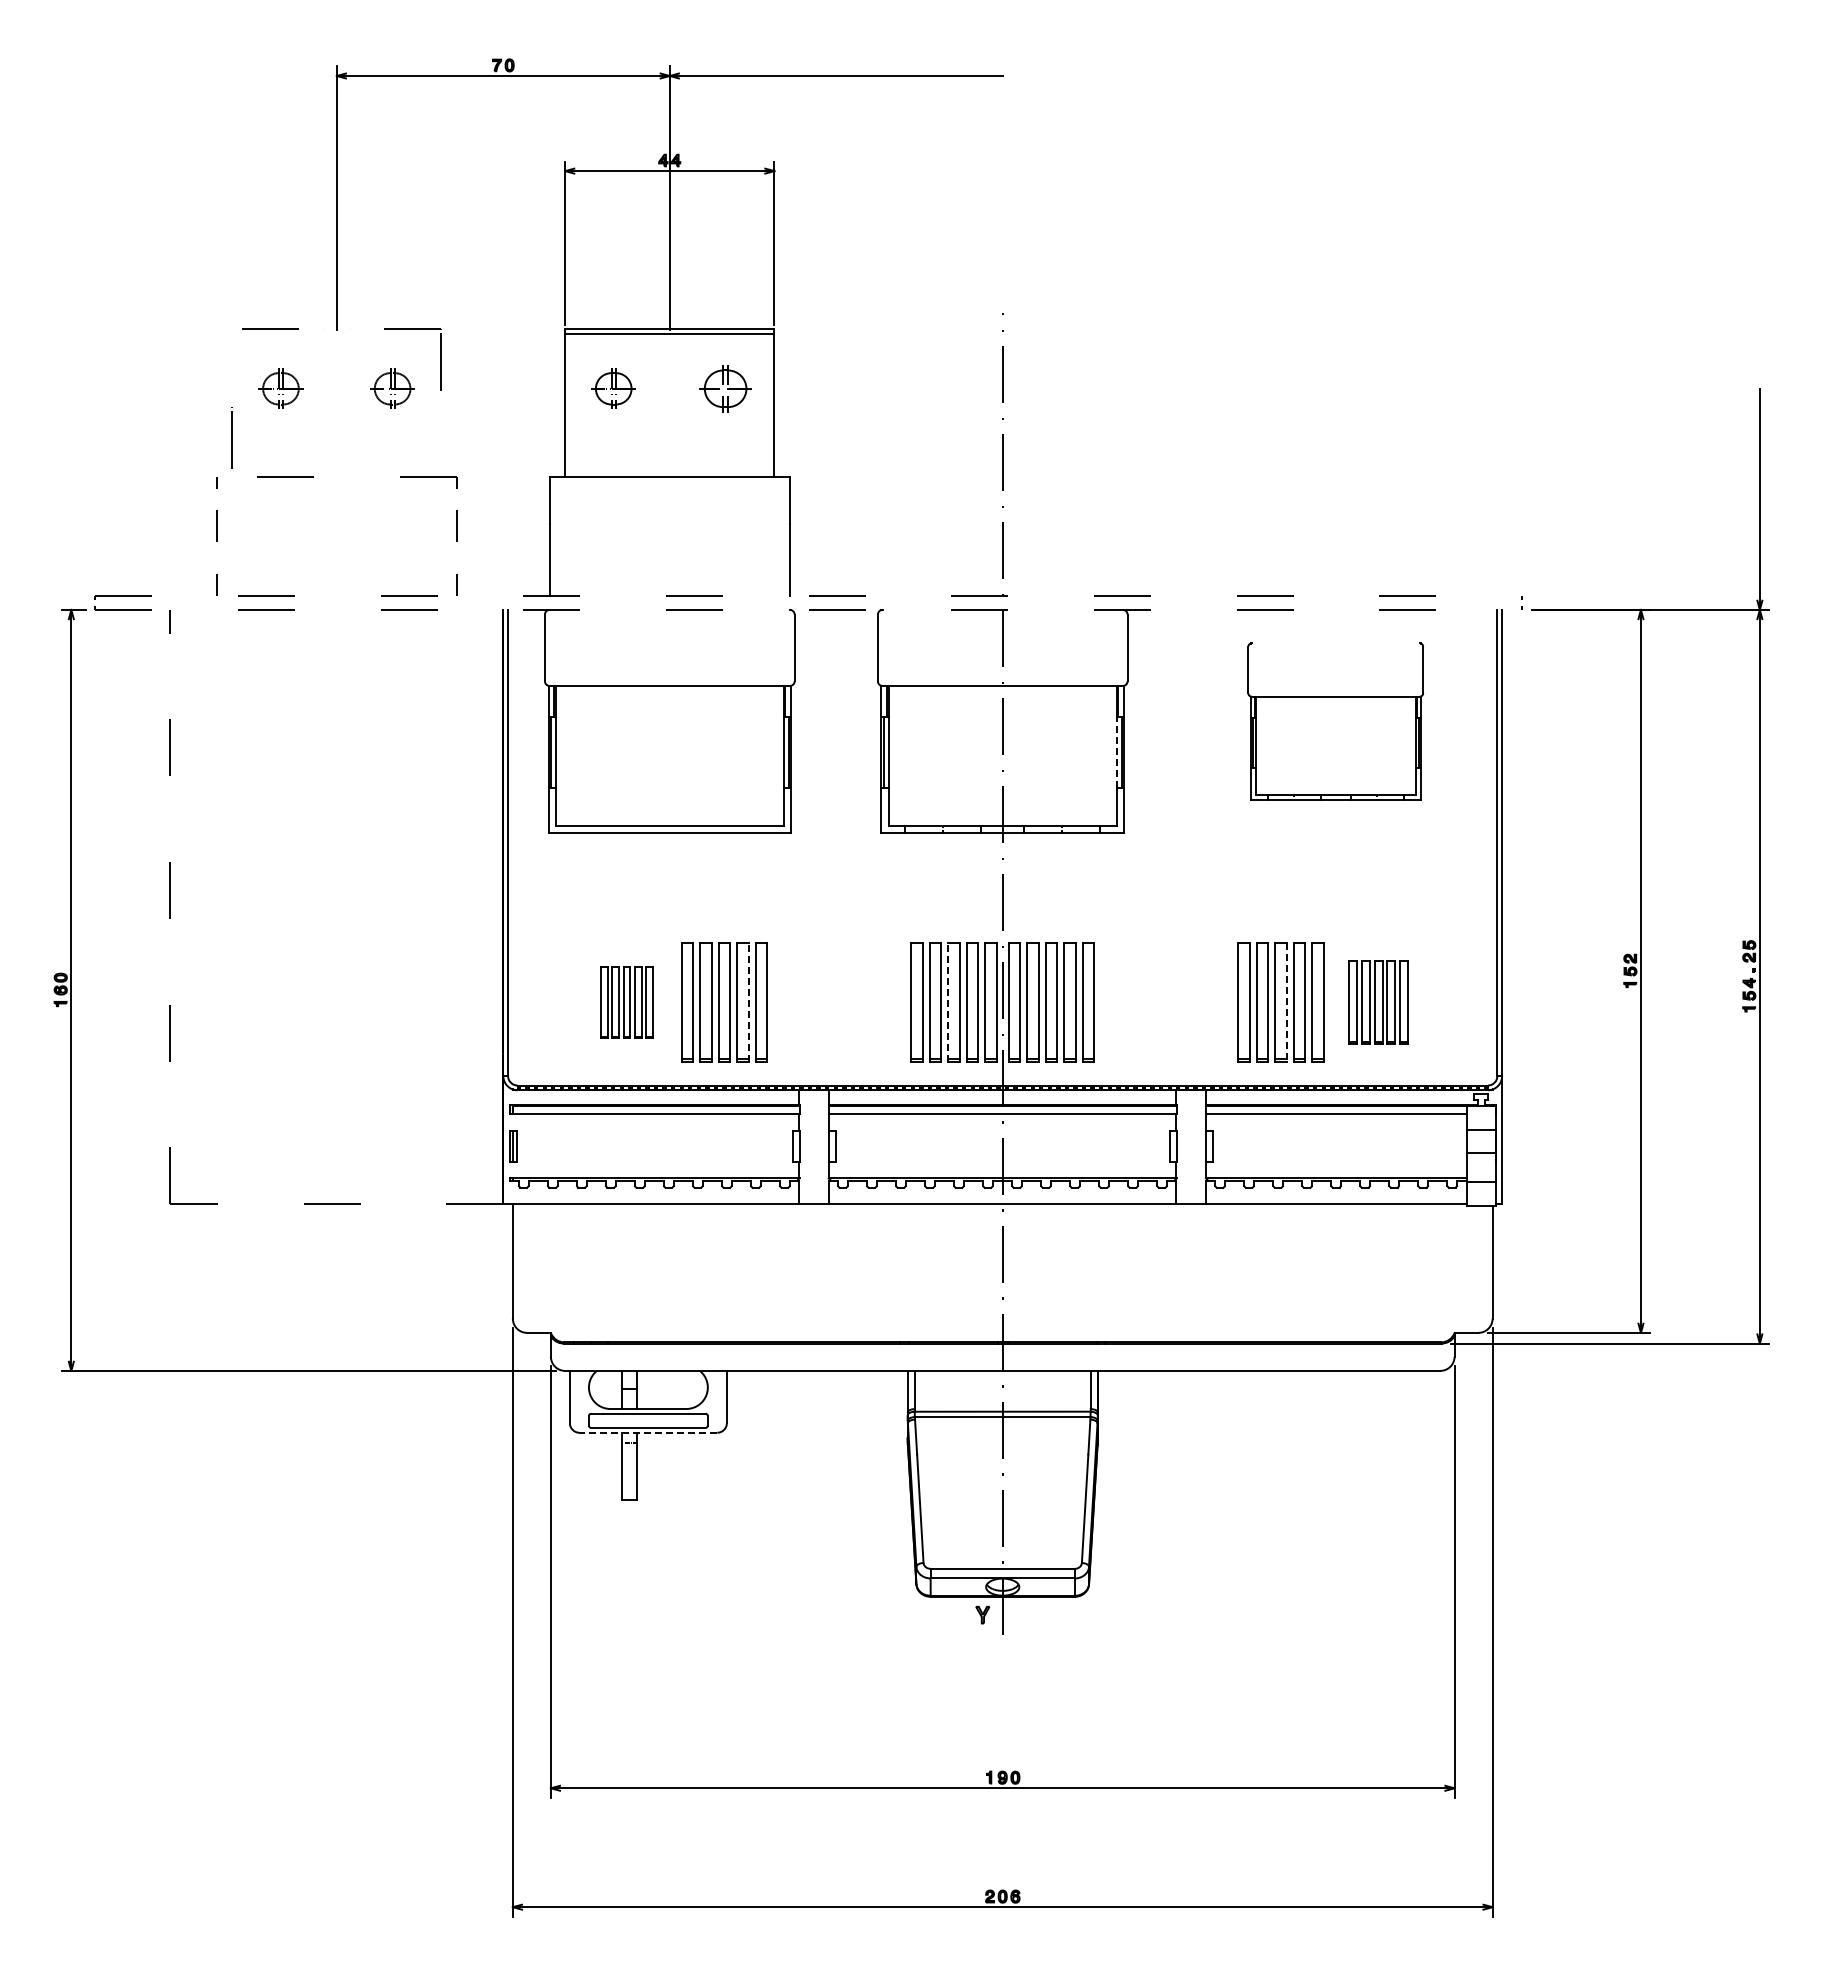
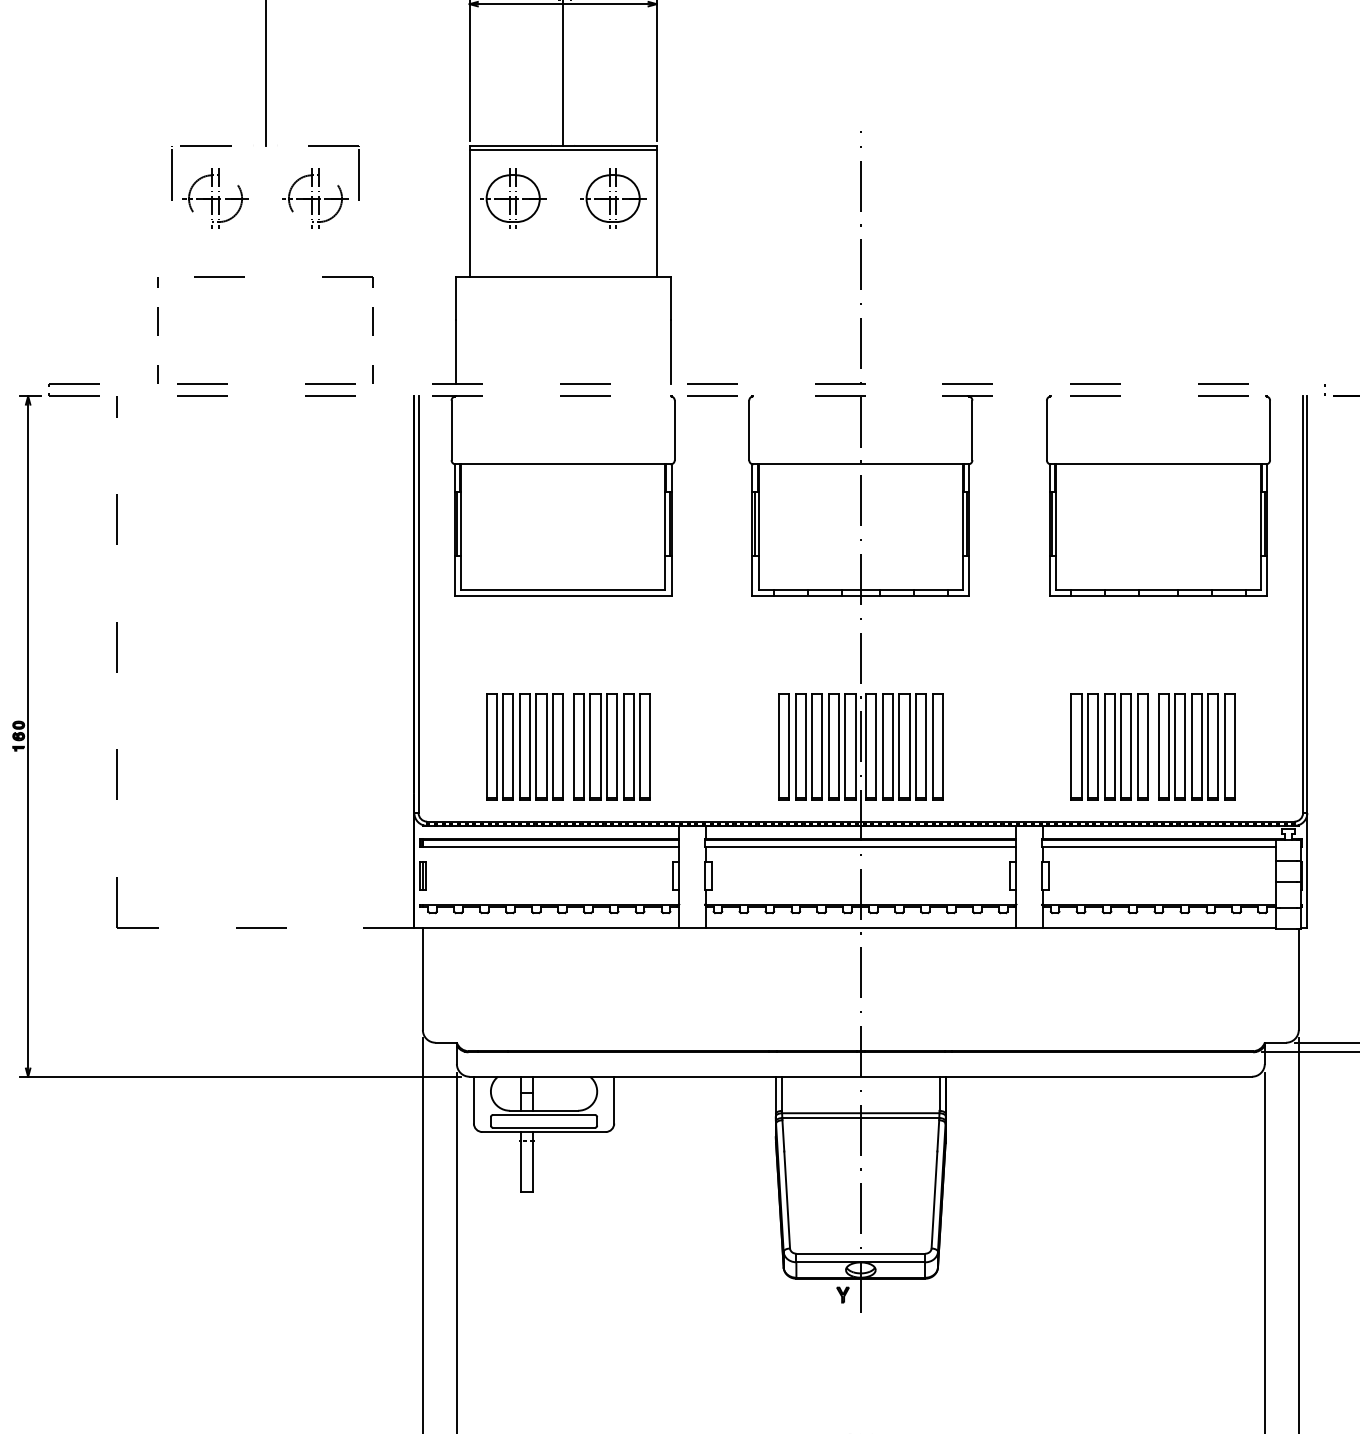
part: (280, 388) -> (215, 198), size x1.67
part: (392, 388) -> (315, 198), size x1.67
part: (613, 388) -> (512, 198), size x1.67
part: (725, 388) -> (612, 198), size x1.43
line: (231, 437) -> (171, 172), moved
part: (1335, 721) -> (1158, 496), size x1.43
line: (1116, 752) -> (962, 523), dashed -> solid
line: (748, 1001) -> (633, 746), dashed -> solid
line: (948, 1001) -> (812, 746), dashed -> solid
part: (626, 1002) -> (524, 747), size x1.67
line: (1286, 1002) -> (1114, 747), dashed -> solid
part: (1378, 1002) -> (1196, 747), size x1.43
line: (648, 1432) -> (544, 1131), dashed -> solid

